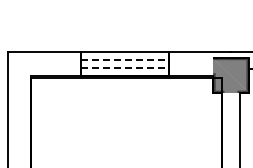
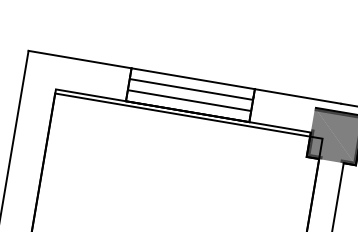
line: (125, 59) -> (191, 89), dashed -> solid
line: (125, 67) -> (189, 100), dashed -> solid

